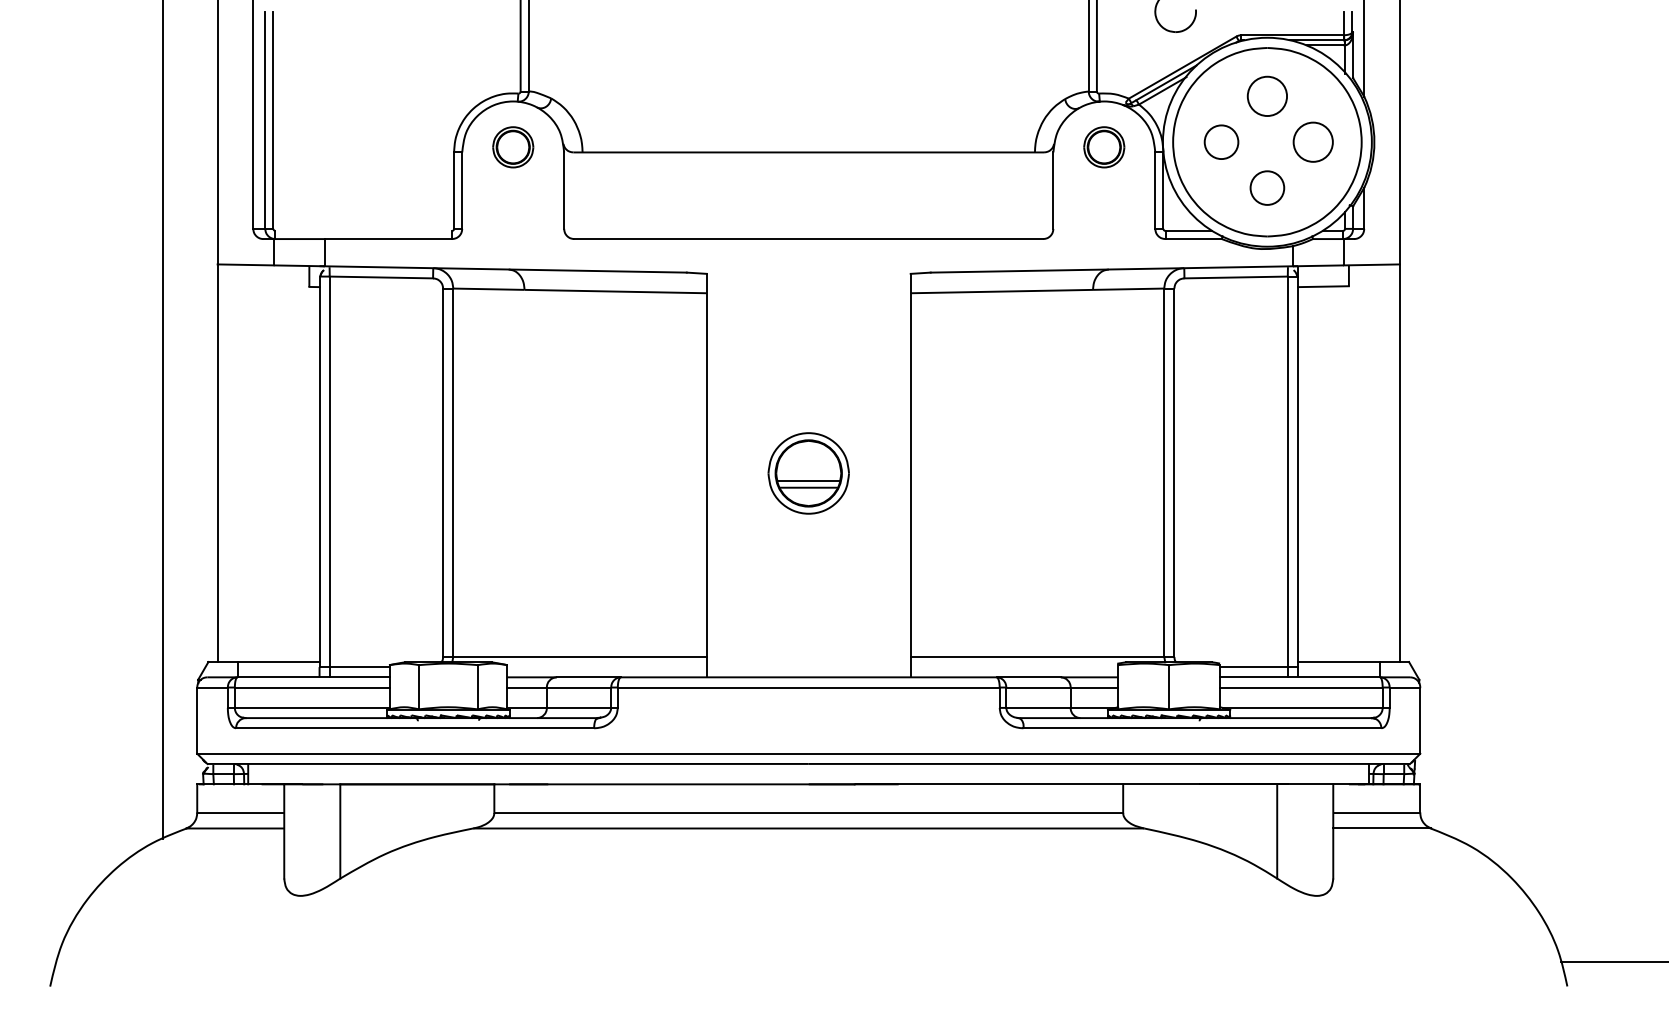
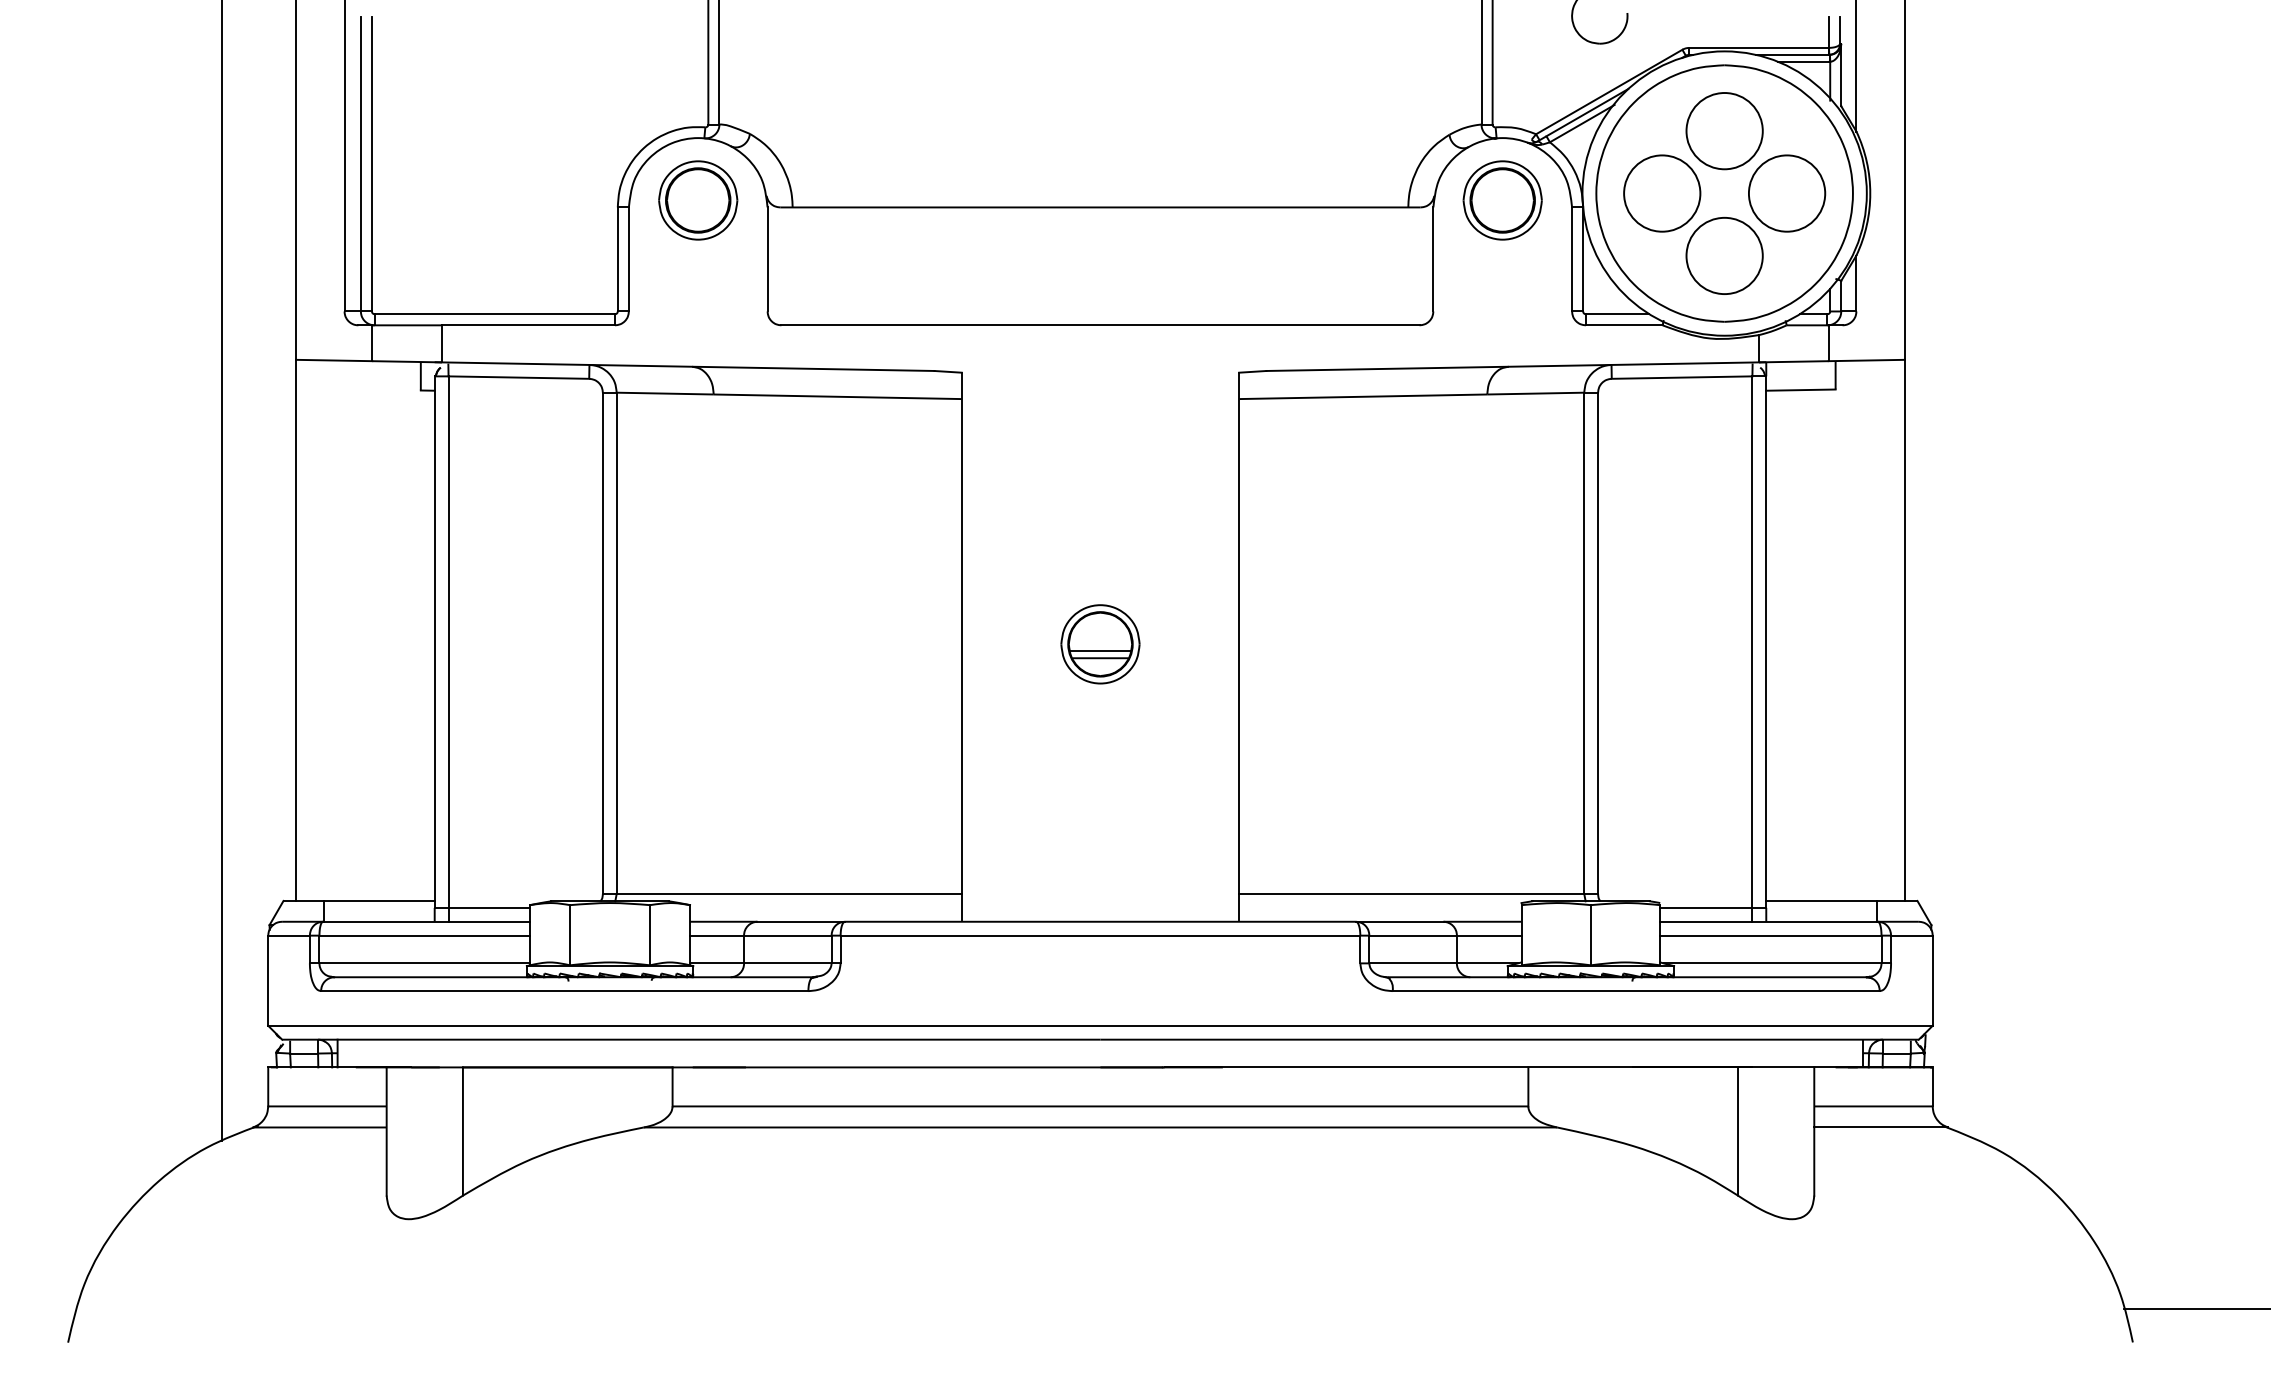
circle: (1267, 96) -> (1724, 131), size x1.43
circle: (1221, 142) -> (1662, 193), size x1.67
circle: (1312, 142) -> (1786, 193), size x1.43
part: (513, 147) -> (698, 200), size x1.43
part: (1104, 147) -> (1502, 200), size x1.43
circle: (1267, 187) -> (1724, 255), size x1.67
line: (363, 231) -> (494, 314), added
part: (808, 473) -> (1100, 644), size x0.71

